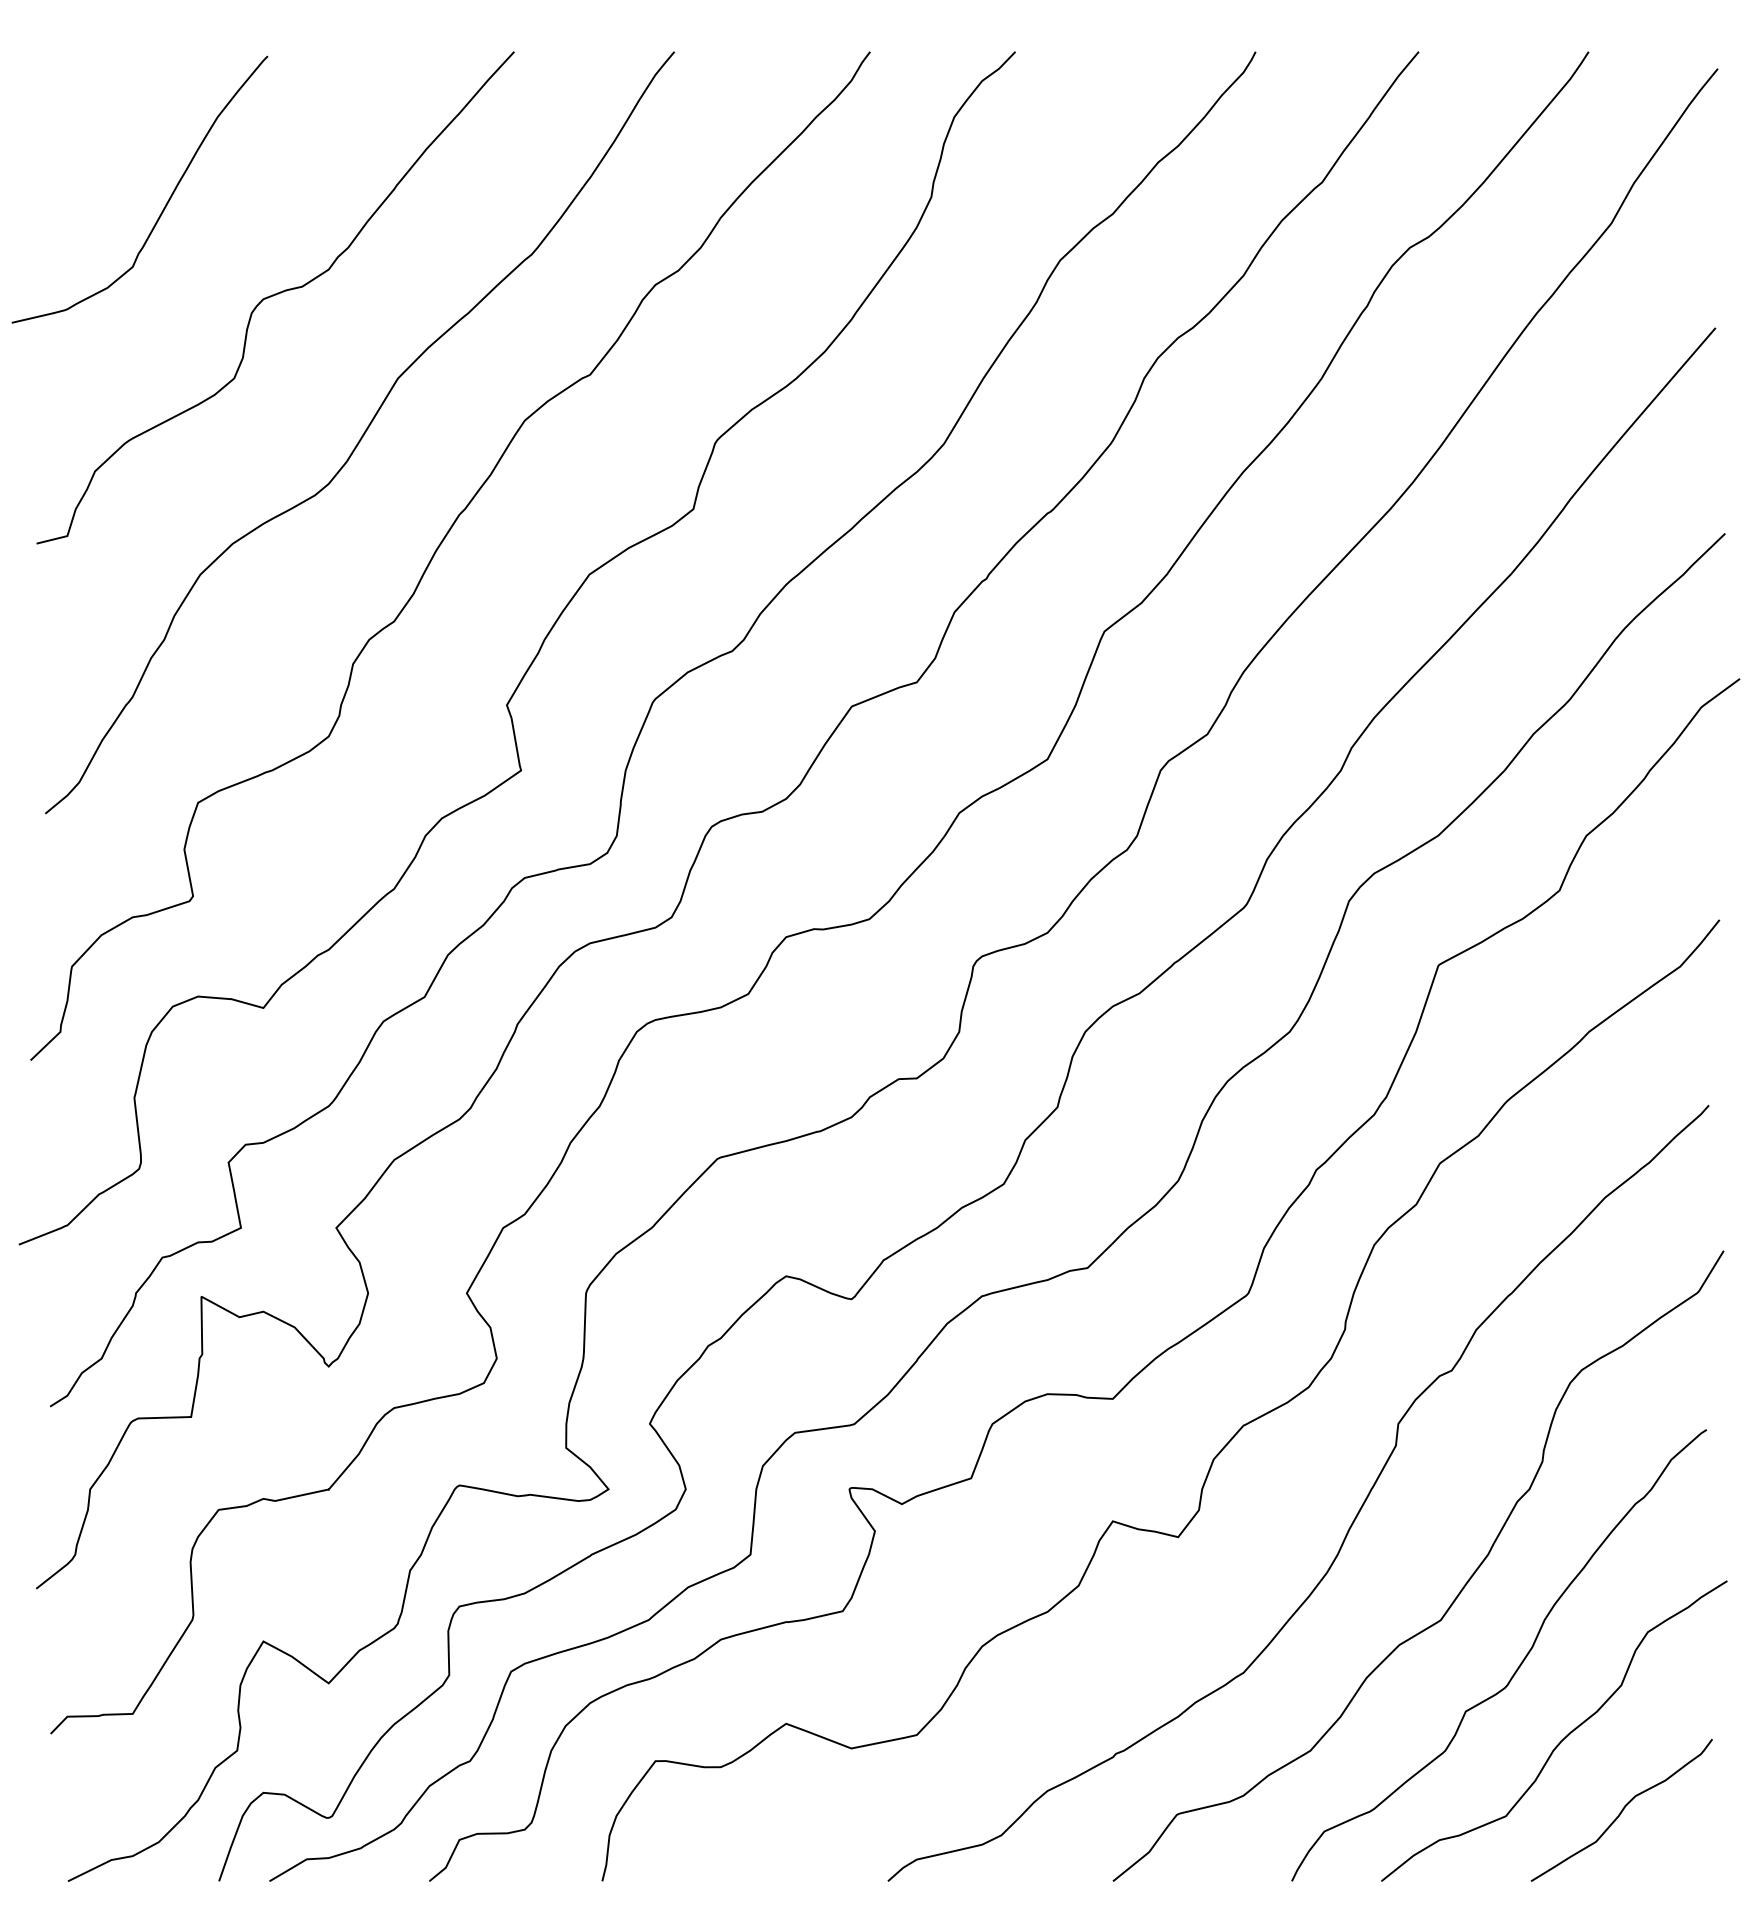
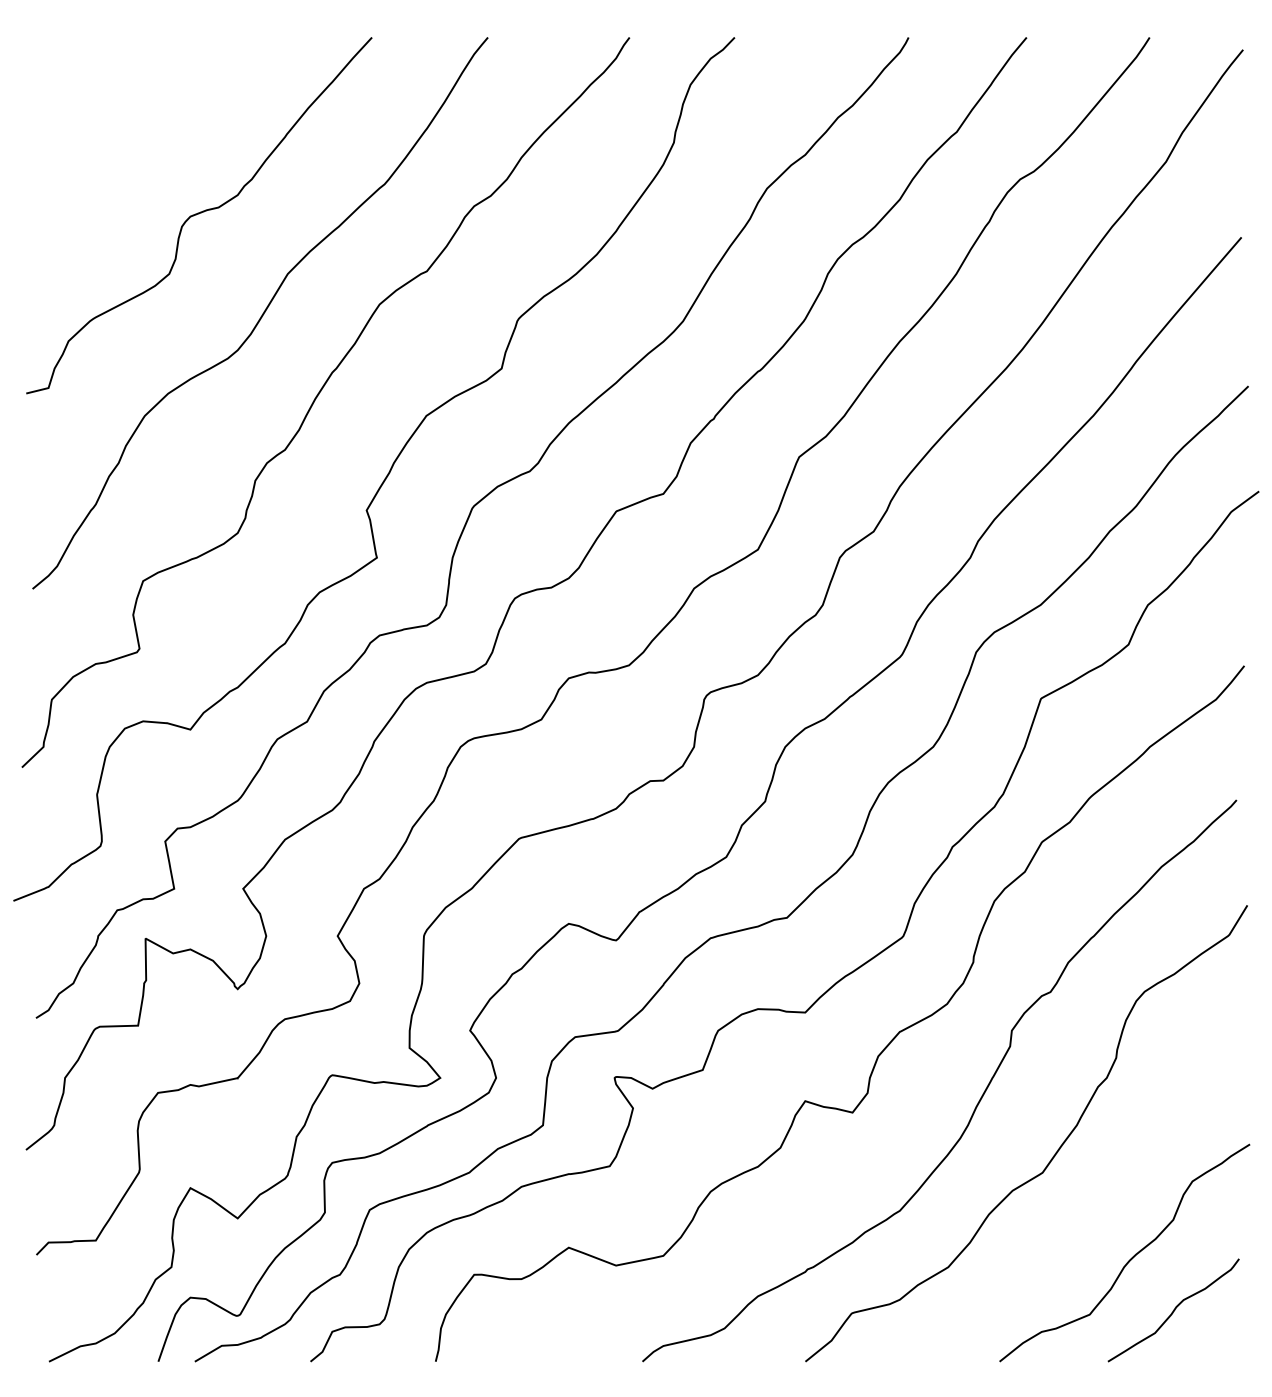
curve: (166, 202) -> (120, 146), removed
curve: (1517, 1667) -> (1098, 1206), removed

